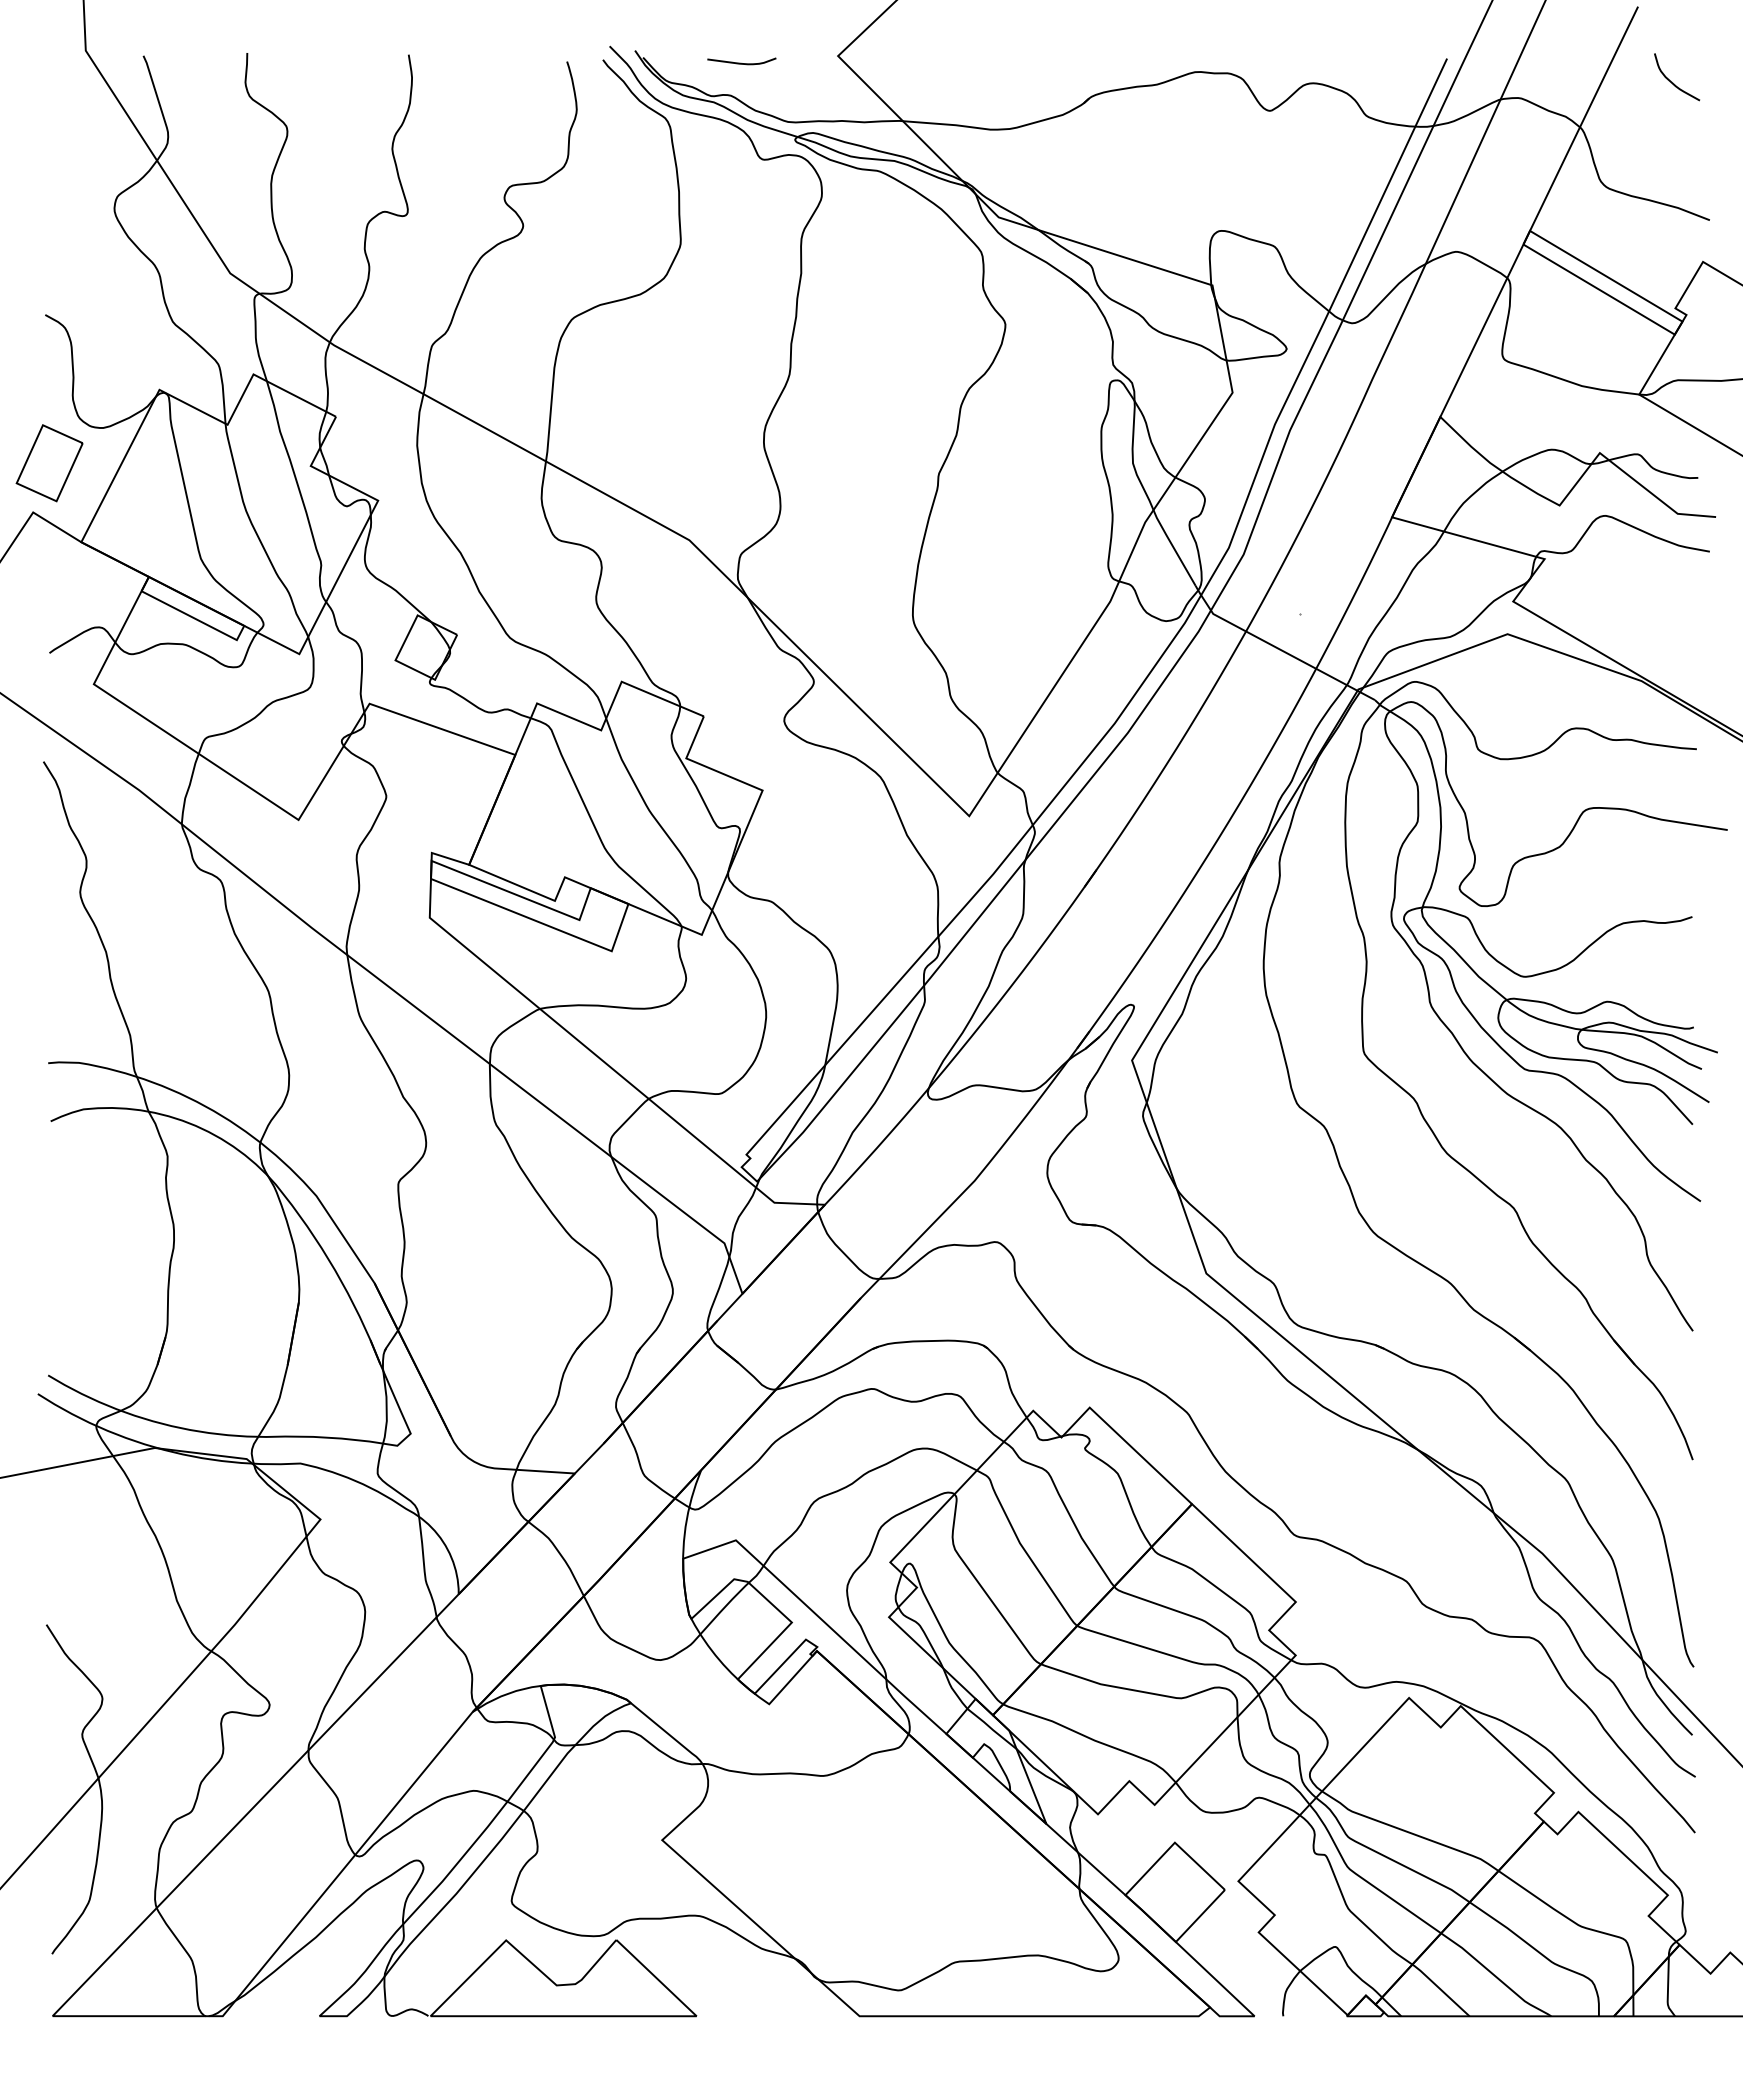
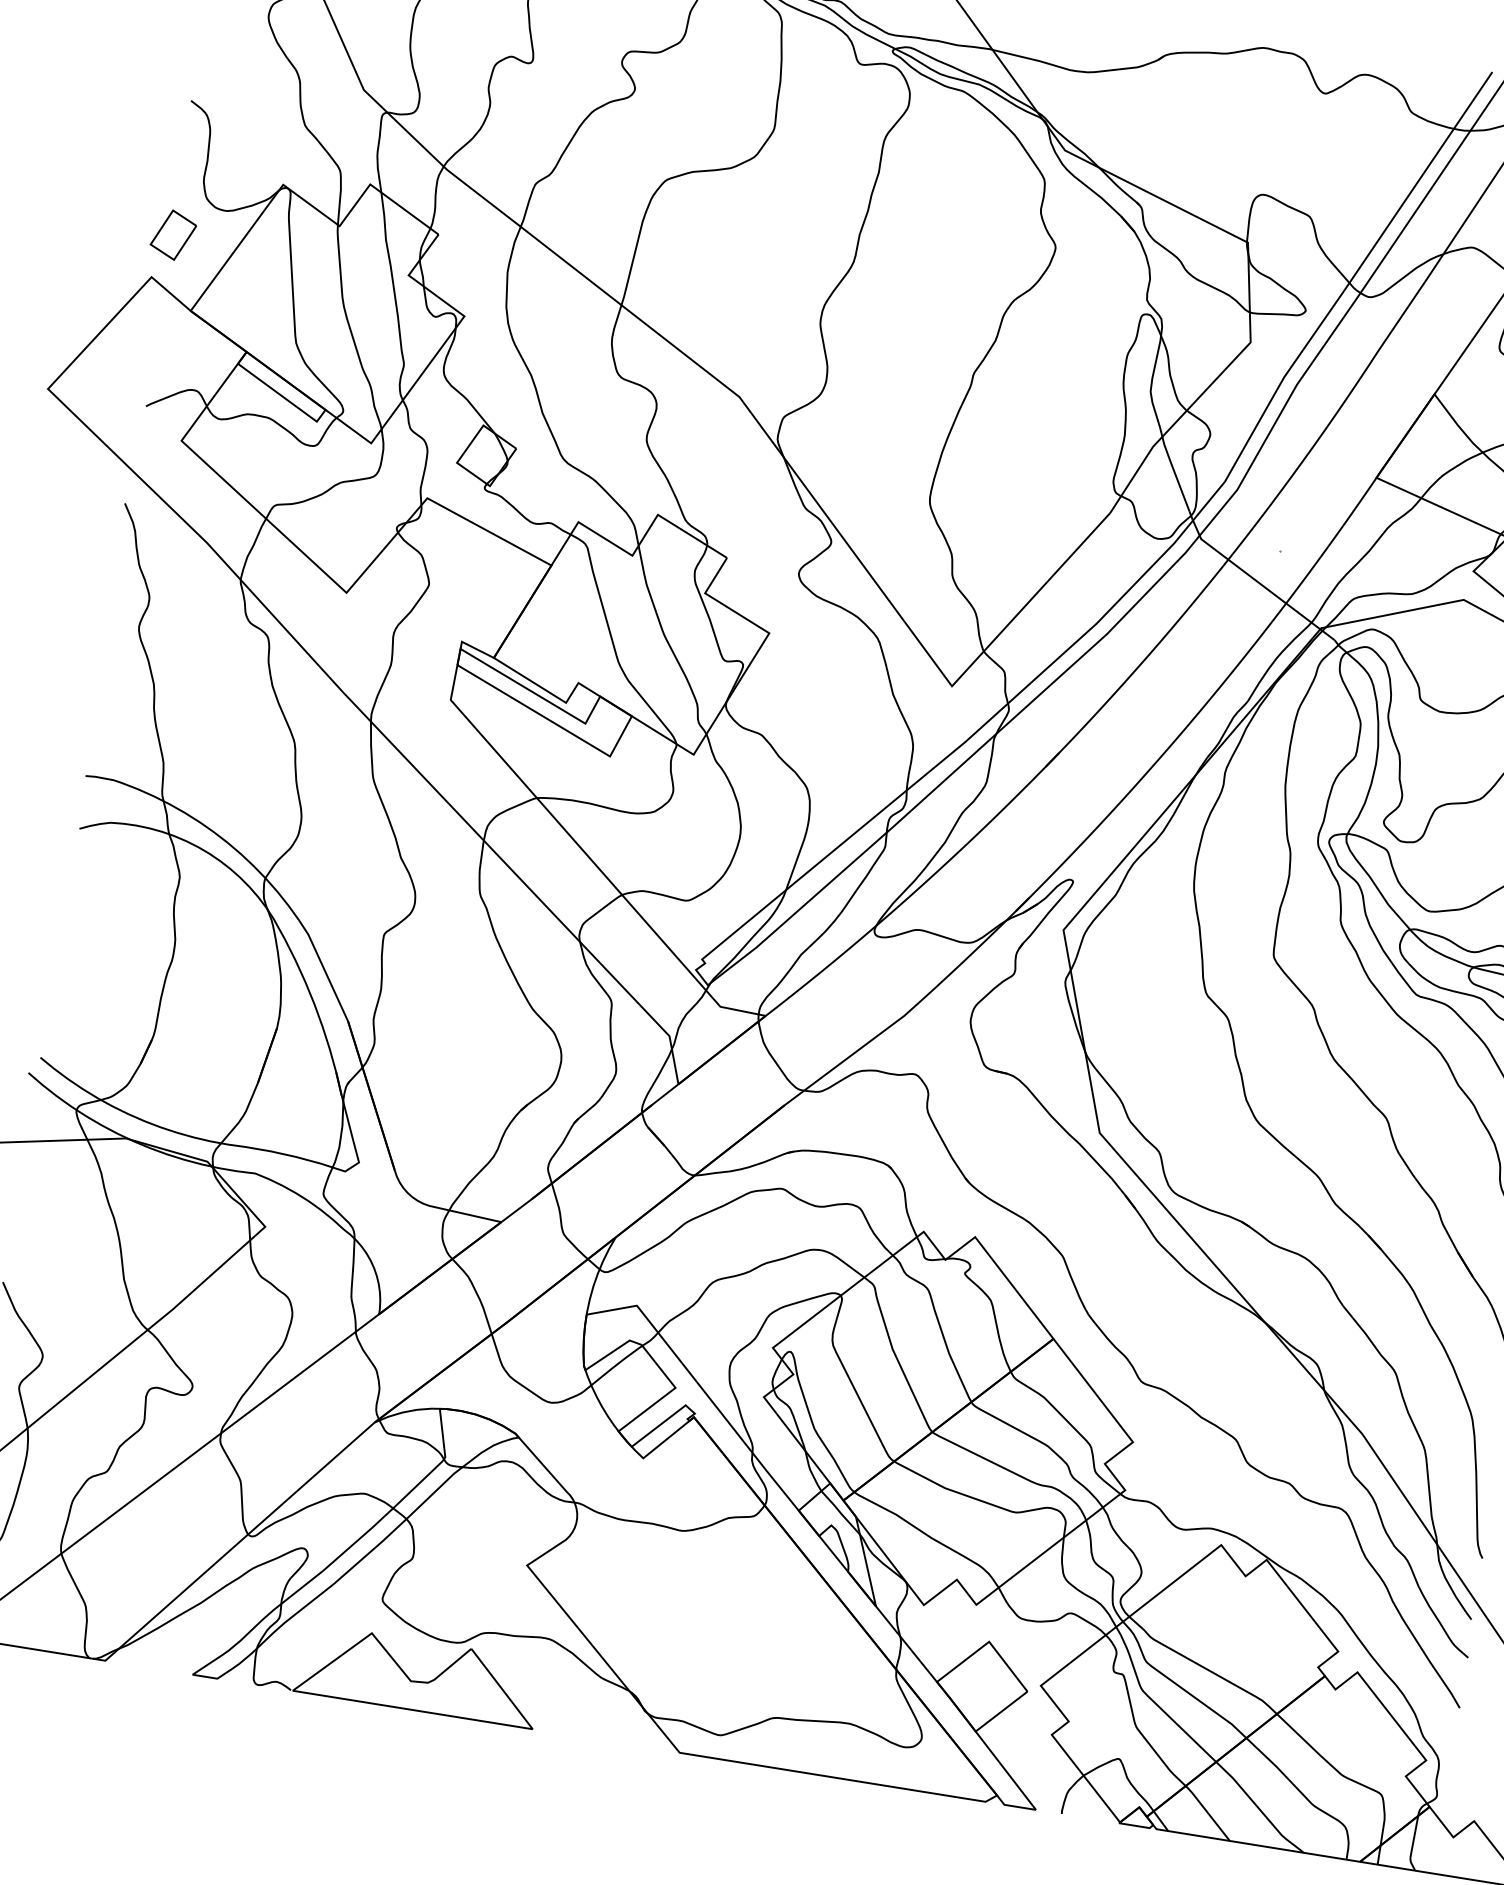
part: (49, 463) -> (173, 235), size x0.7

